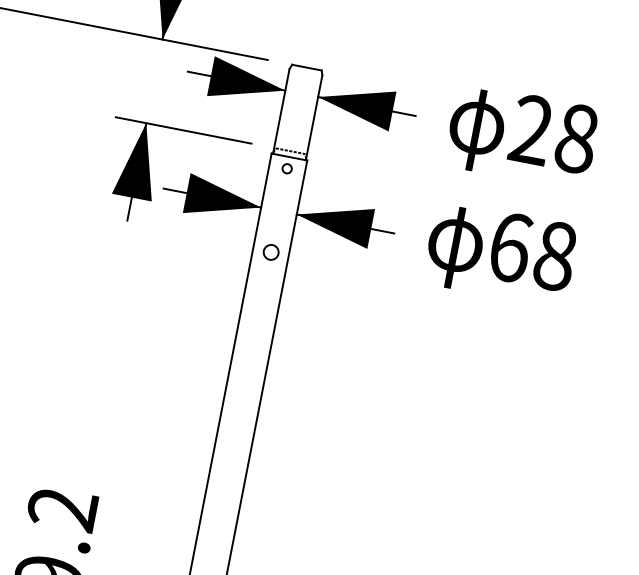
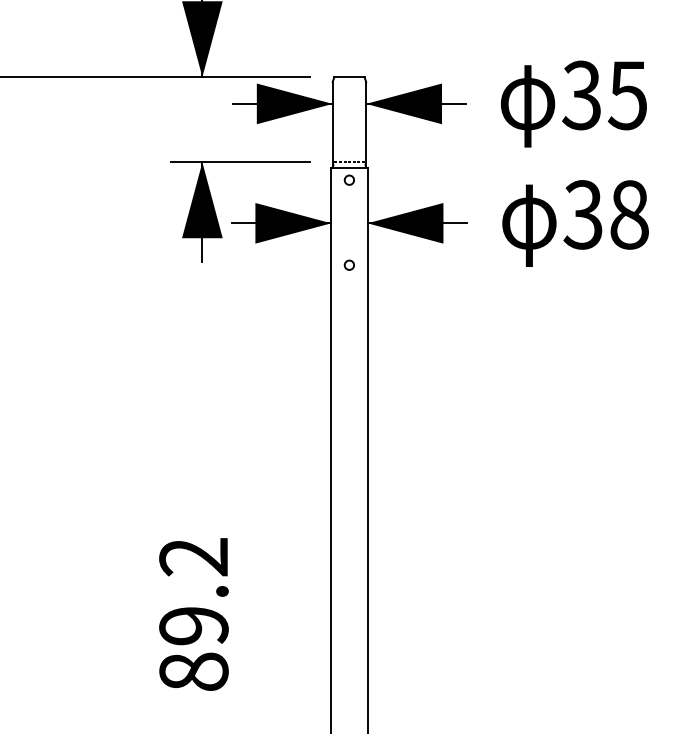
text: (553, 134) -> (604, 95), 28 -> 35
text: (510, 247) -> (583, 214), 68 -> 38
circle: (270, 251) -> (348, 264), size x0.62

